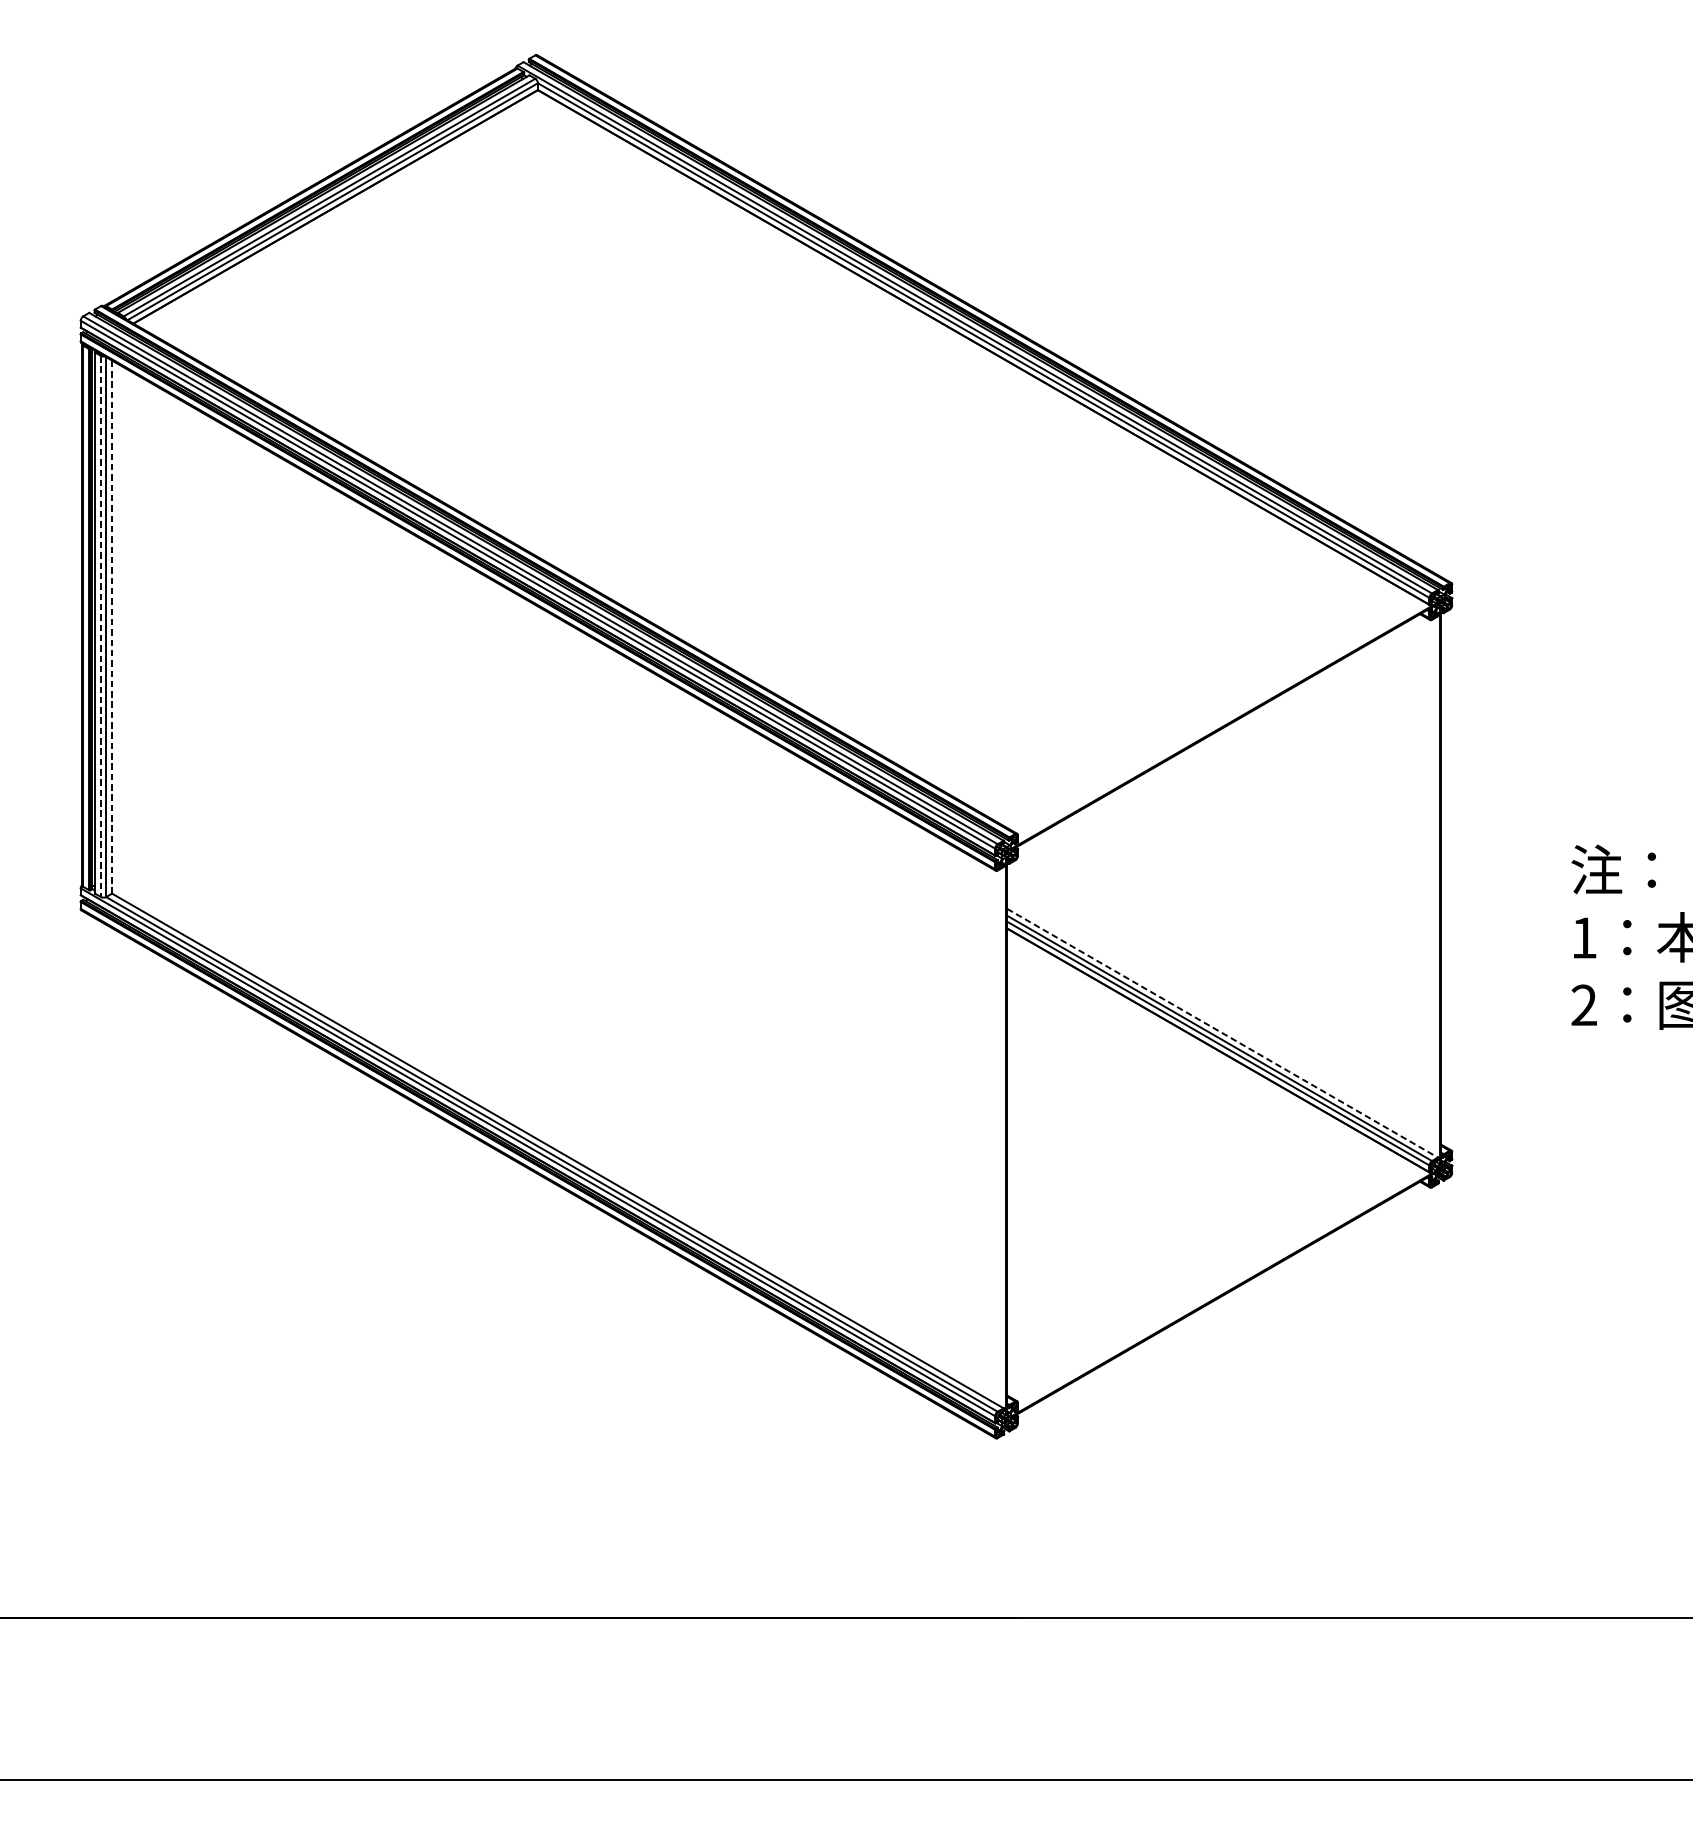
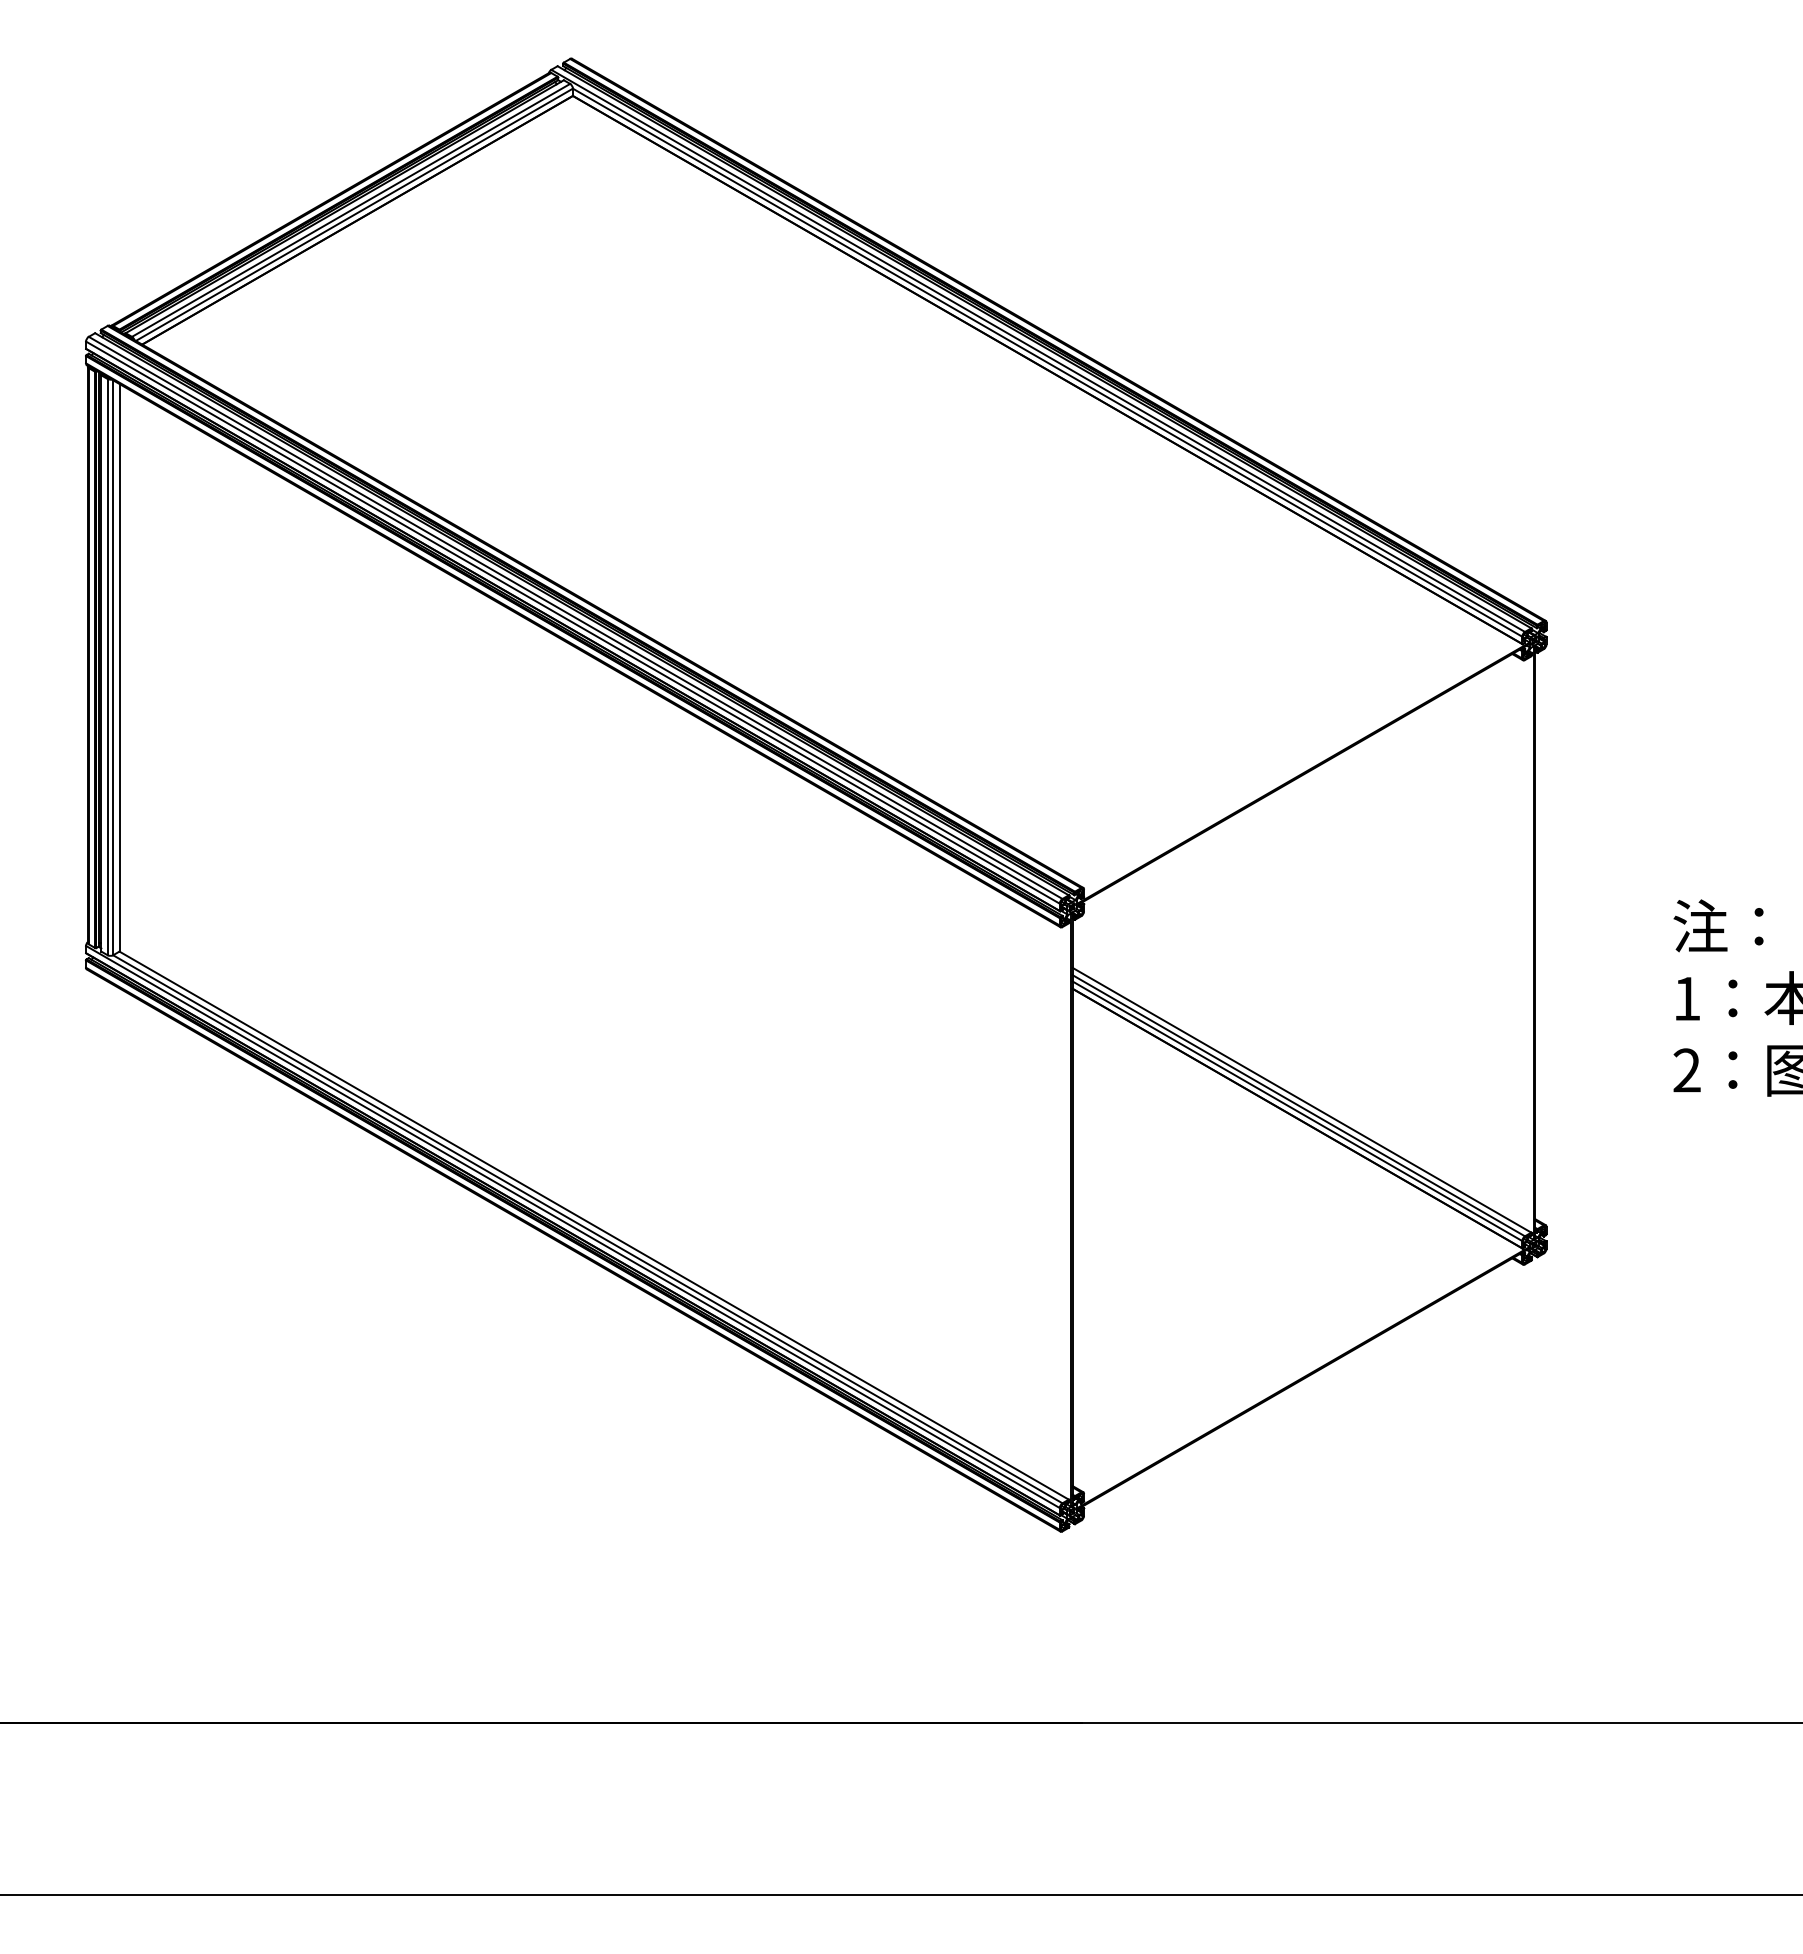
line: (100, 626) -> (107, 667), dashed -> solid
line: (112, 626) -> (119, 667), dashed -> solid
line: (1222, 1033) -> (1301, 1100), dashed -> solid

